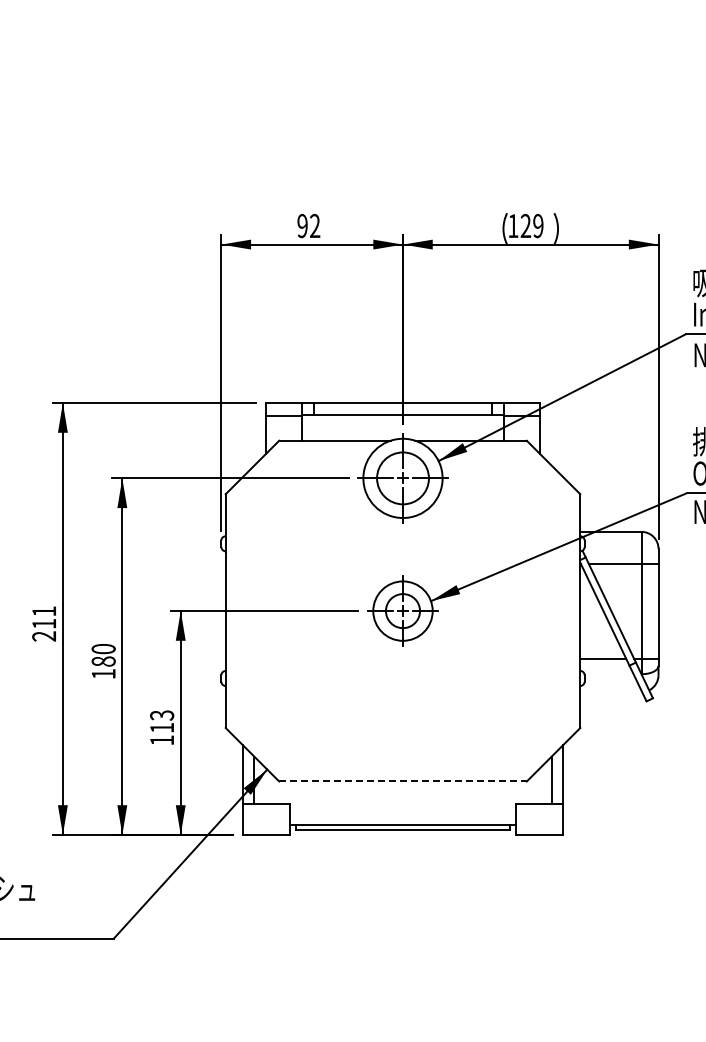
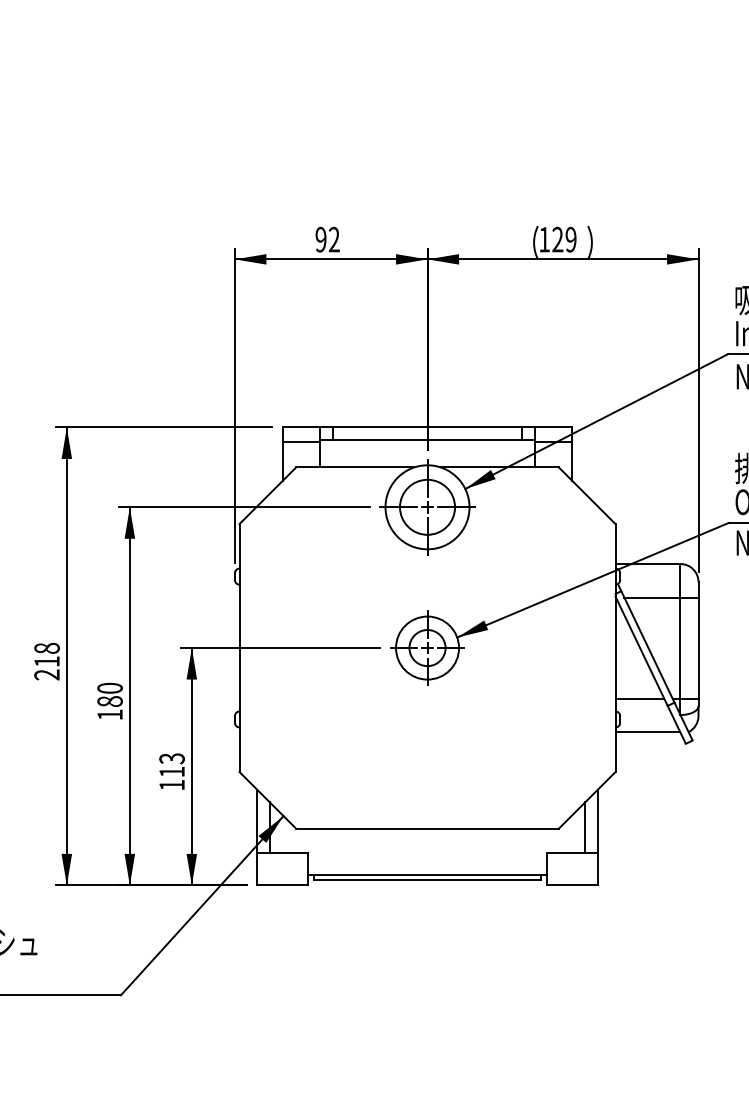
text: (44, 611) -> (47, 648), 211 -> 218
line: (610, 690) -> (647, 732), added
line: (403, 781) -> (428, 828), dashed -> solid

